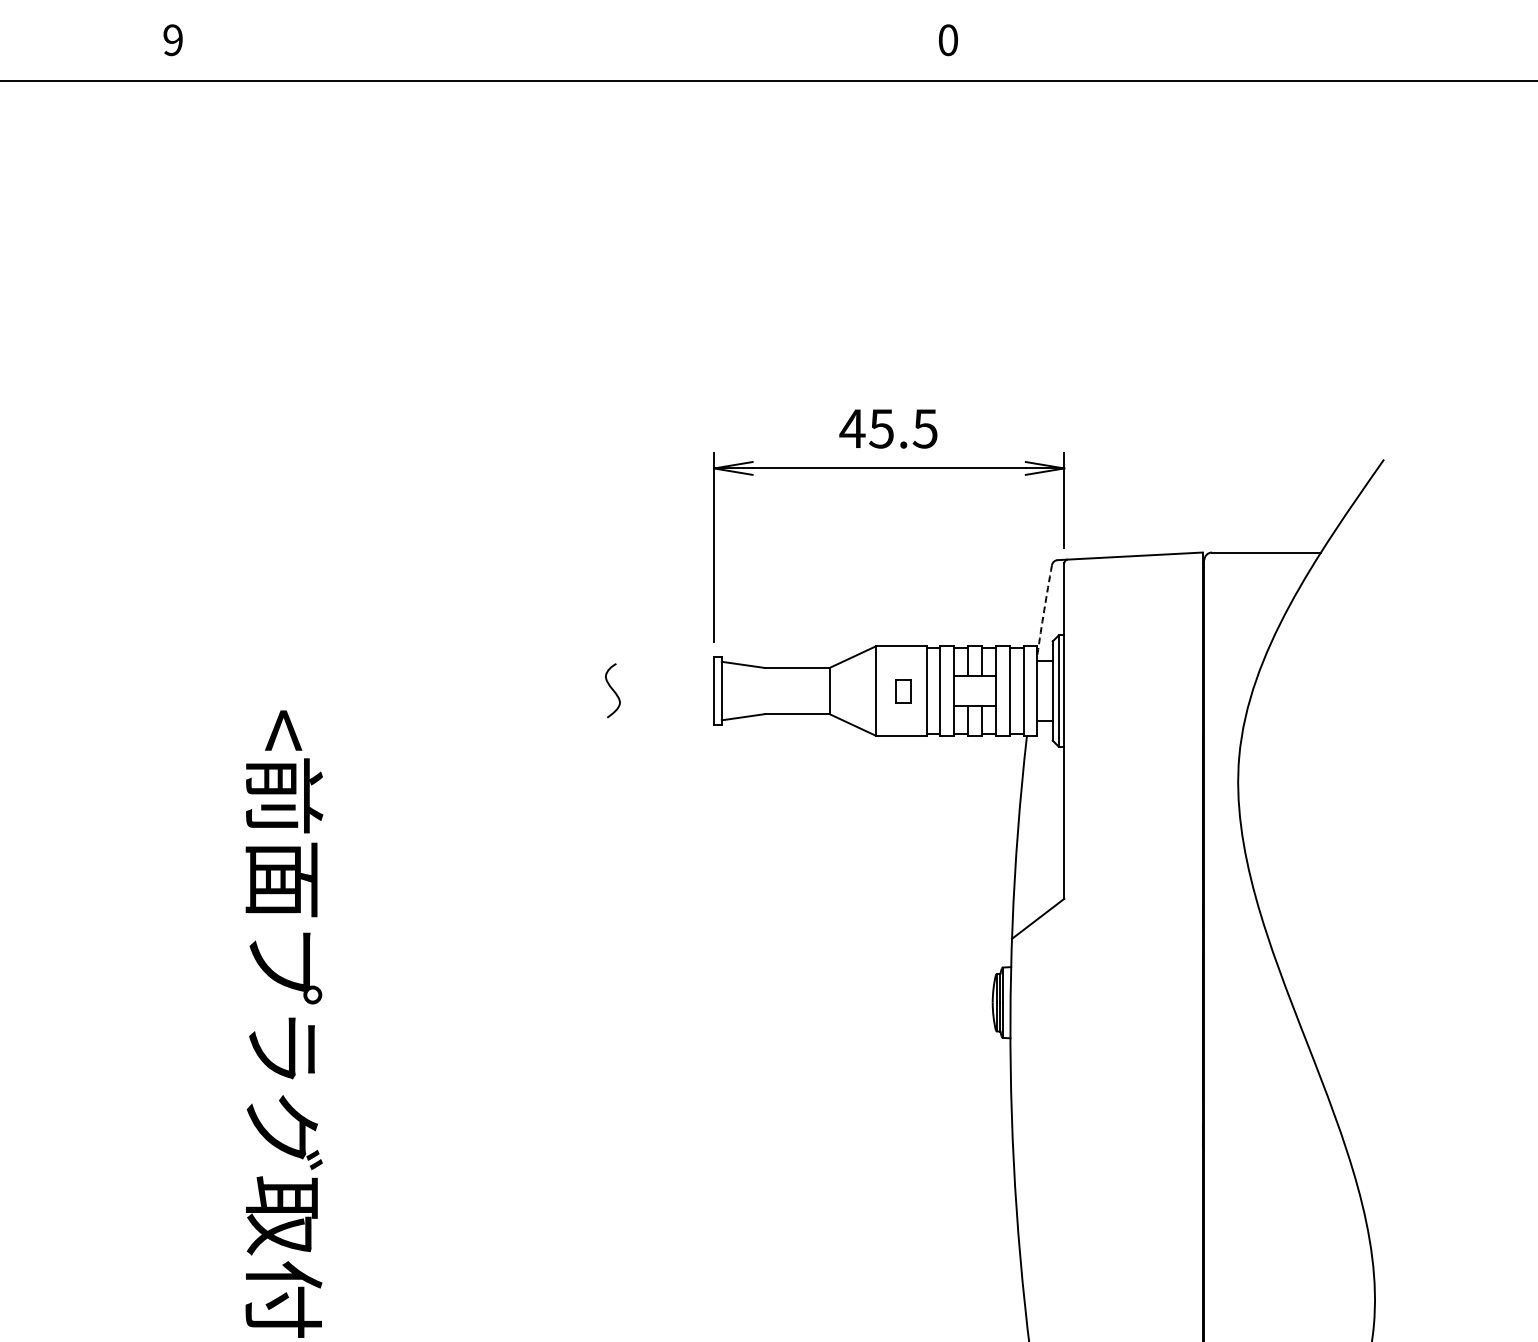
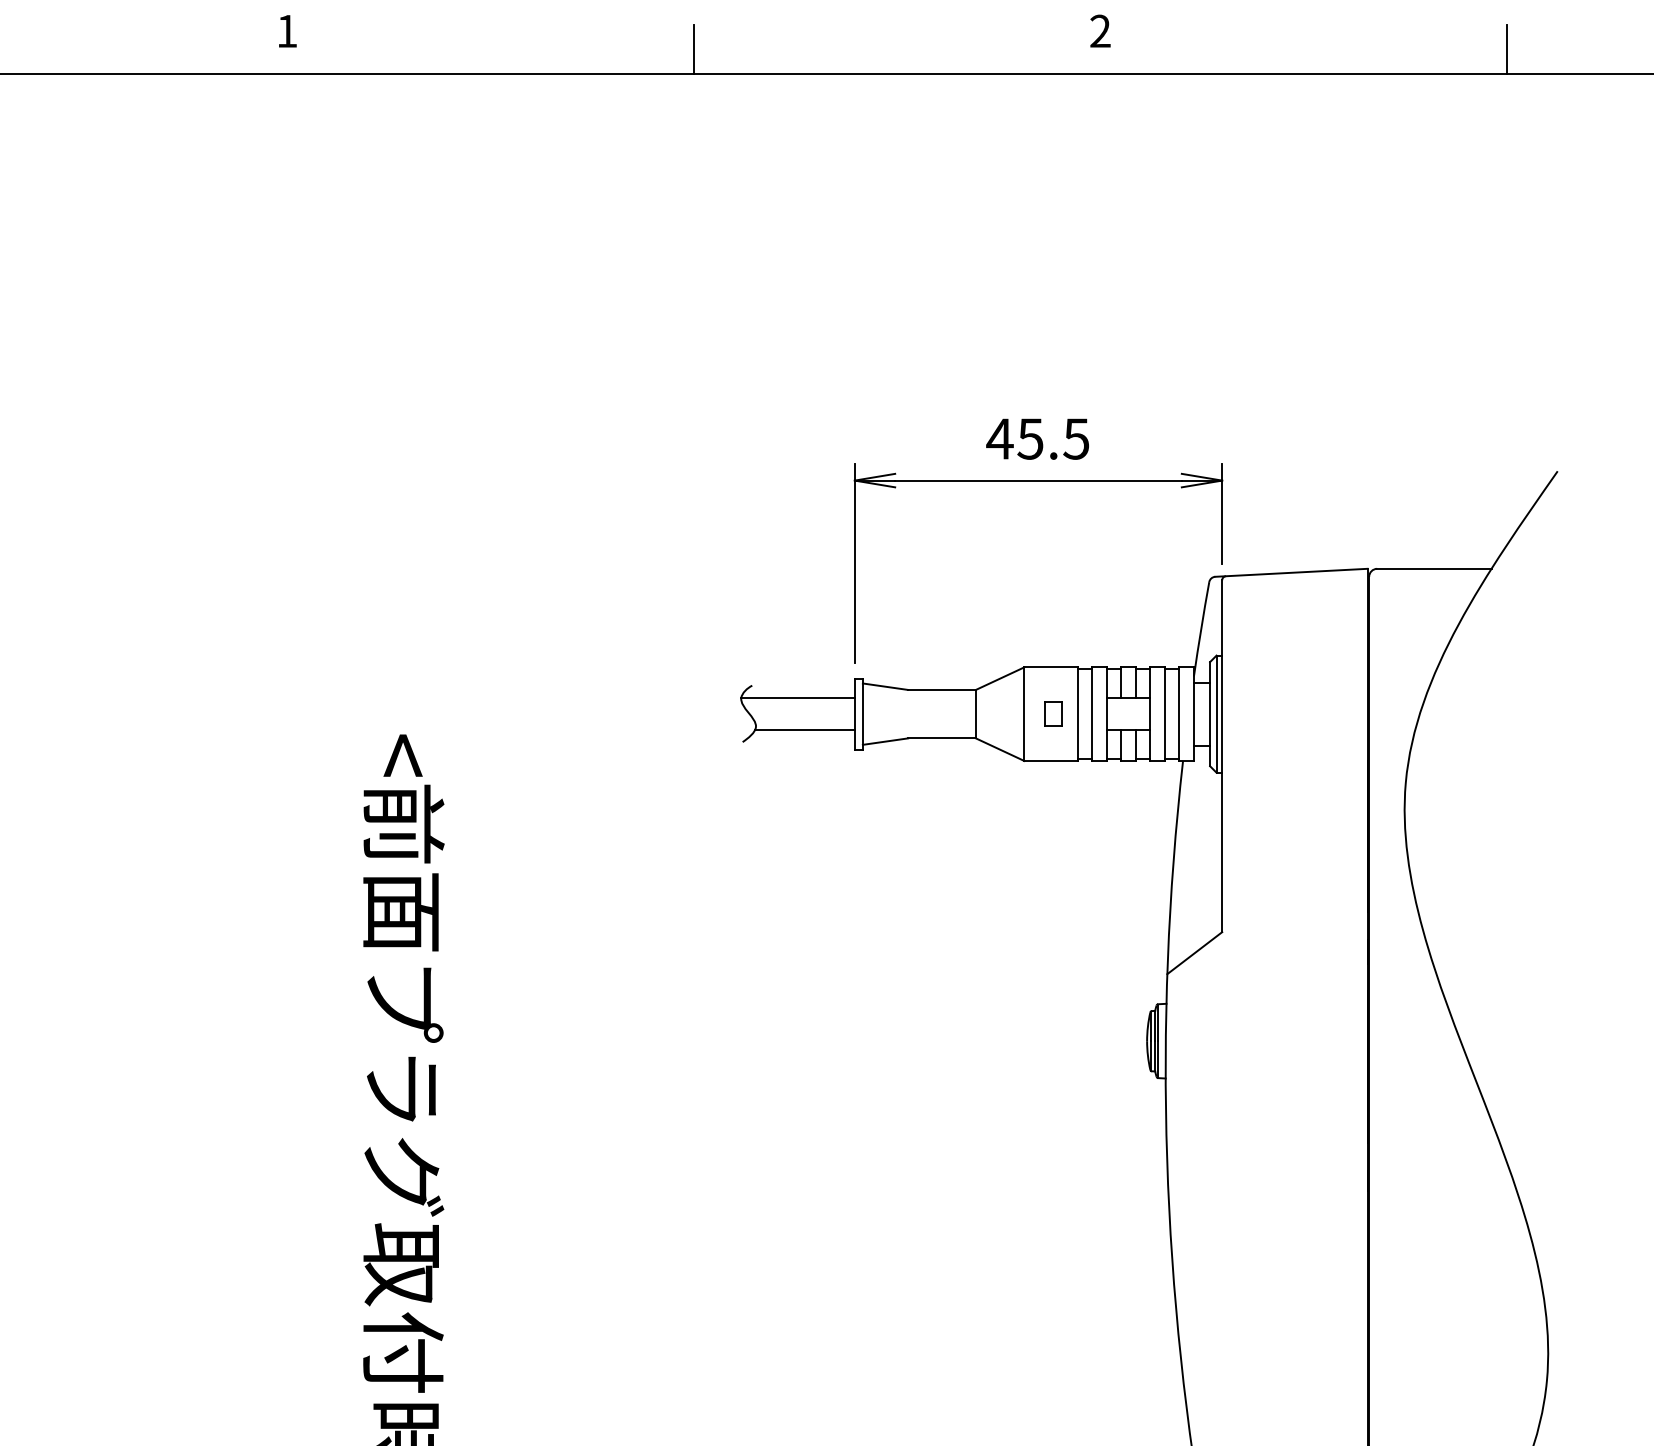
text: (173, 39) -> (287, 30), 9 -> 1
text: (948, 39) -> (1100, 30), 0 -> 2
line: (561, 57) -> (694, 49), added
line: (1336, 57) -> (1507, 49), added
arc: (1044, 610) -> (1201, 629), dashed -> solid
line: (659, 676) -> (797, 698), added
line: (666, 706) -> (804, 730), added

